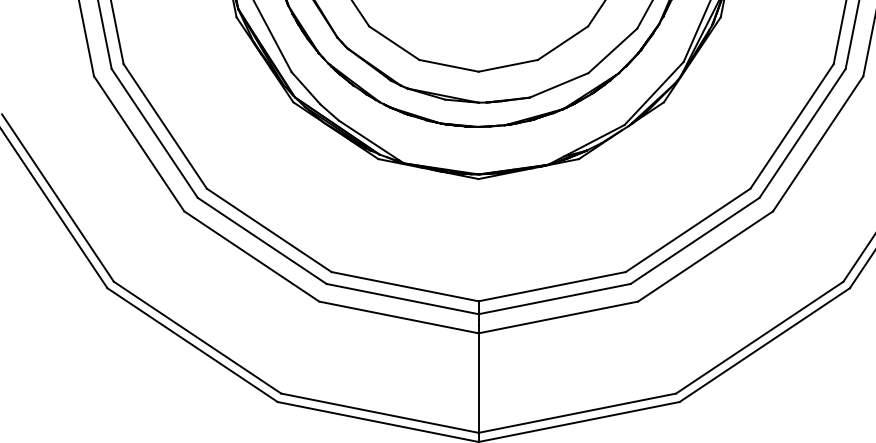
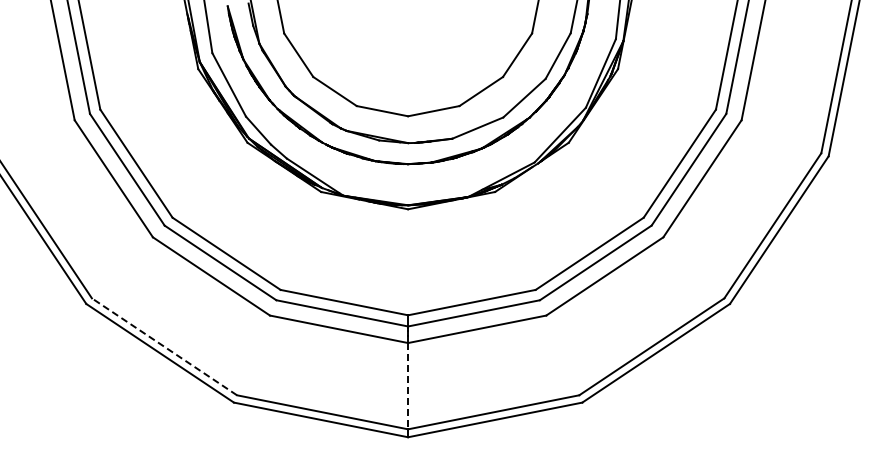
line: (197, 337) -> (164, 346), solid -> dashed
line: (479, 383) -> (408, 386), solid -> dashed

